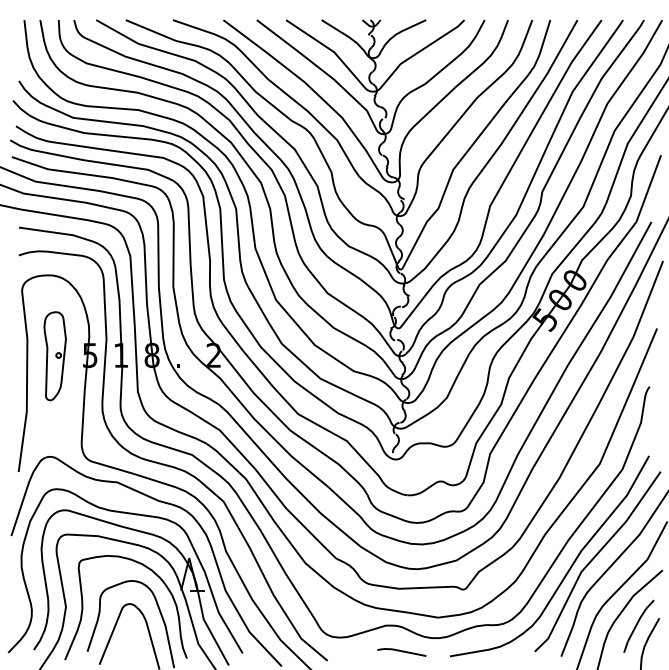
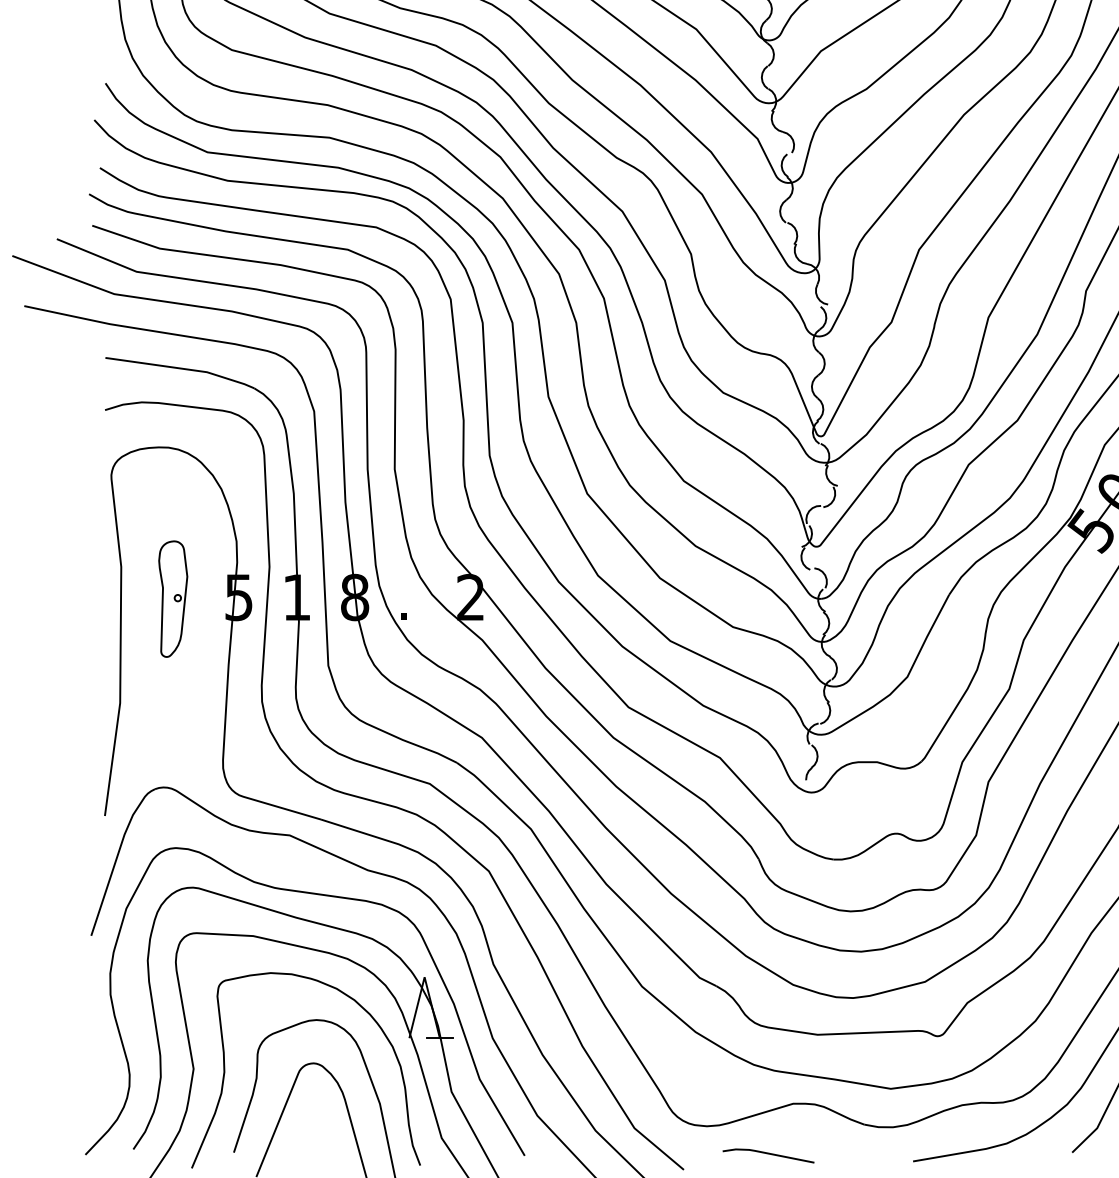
part: (54, 356) -> (172, 599), size x0.7
line: (401, 651) -> (767, 1154), moved

